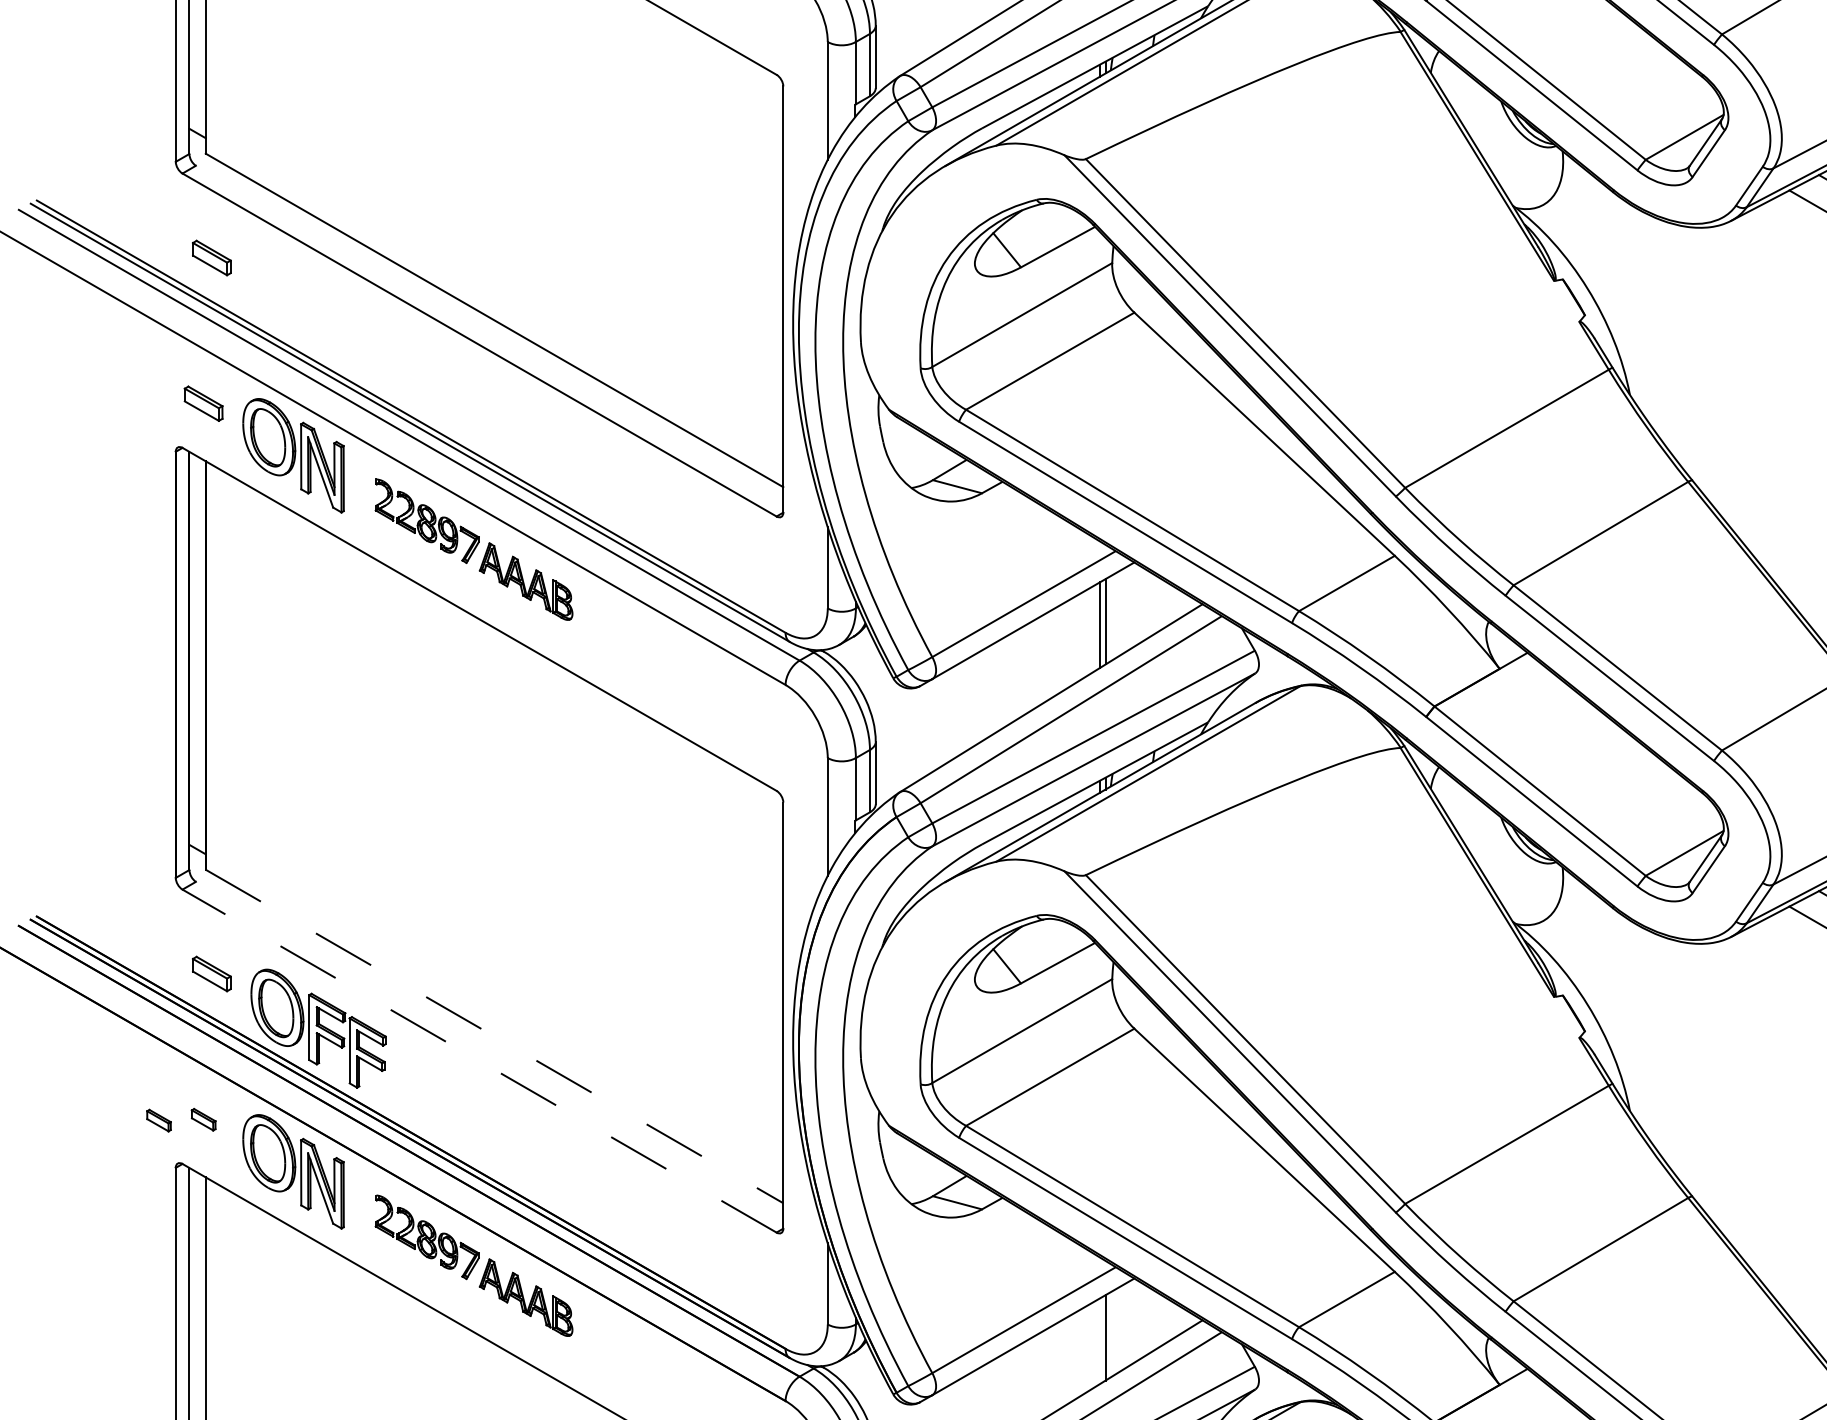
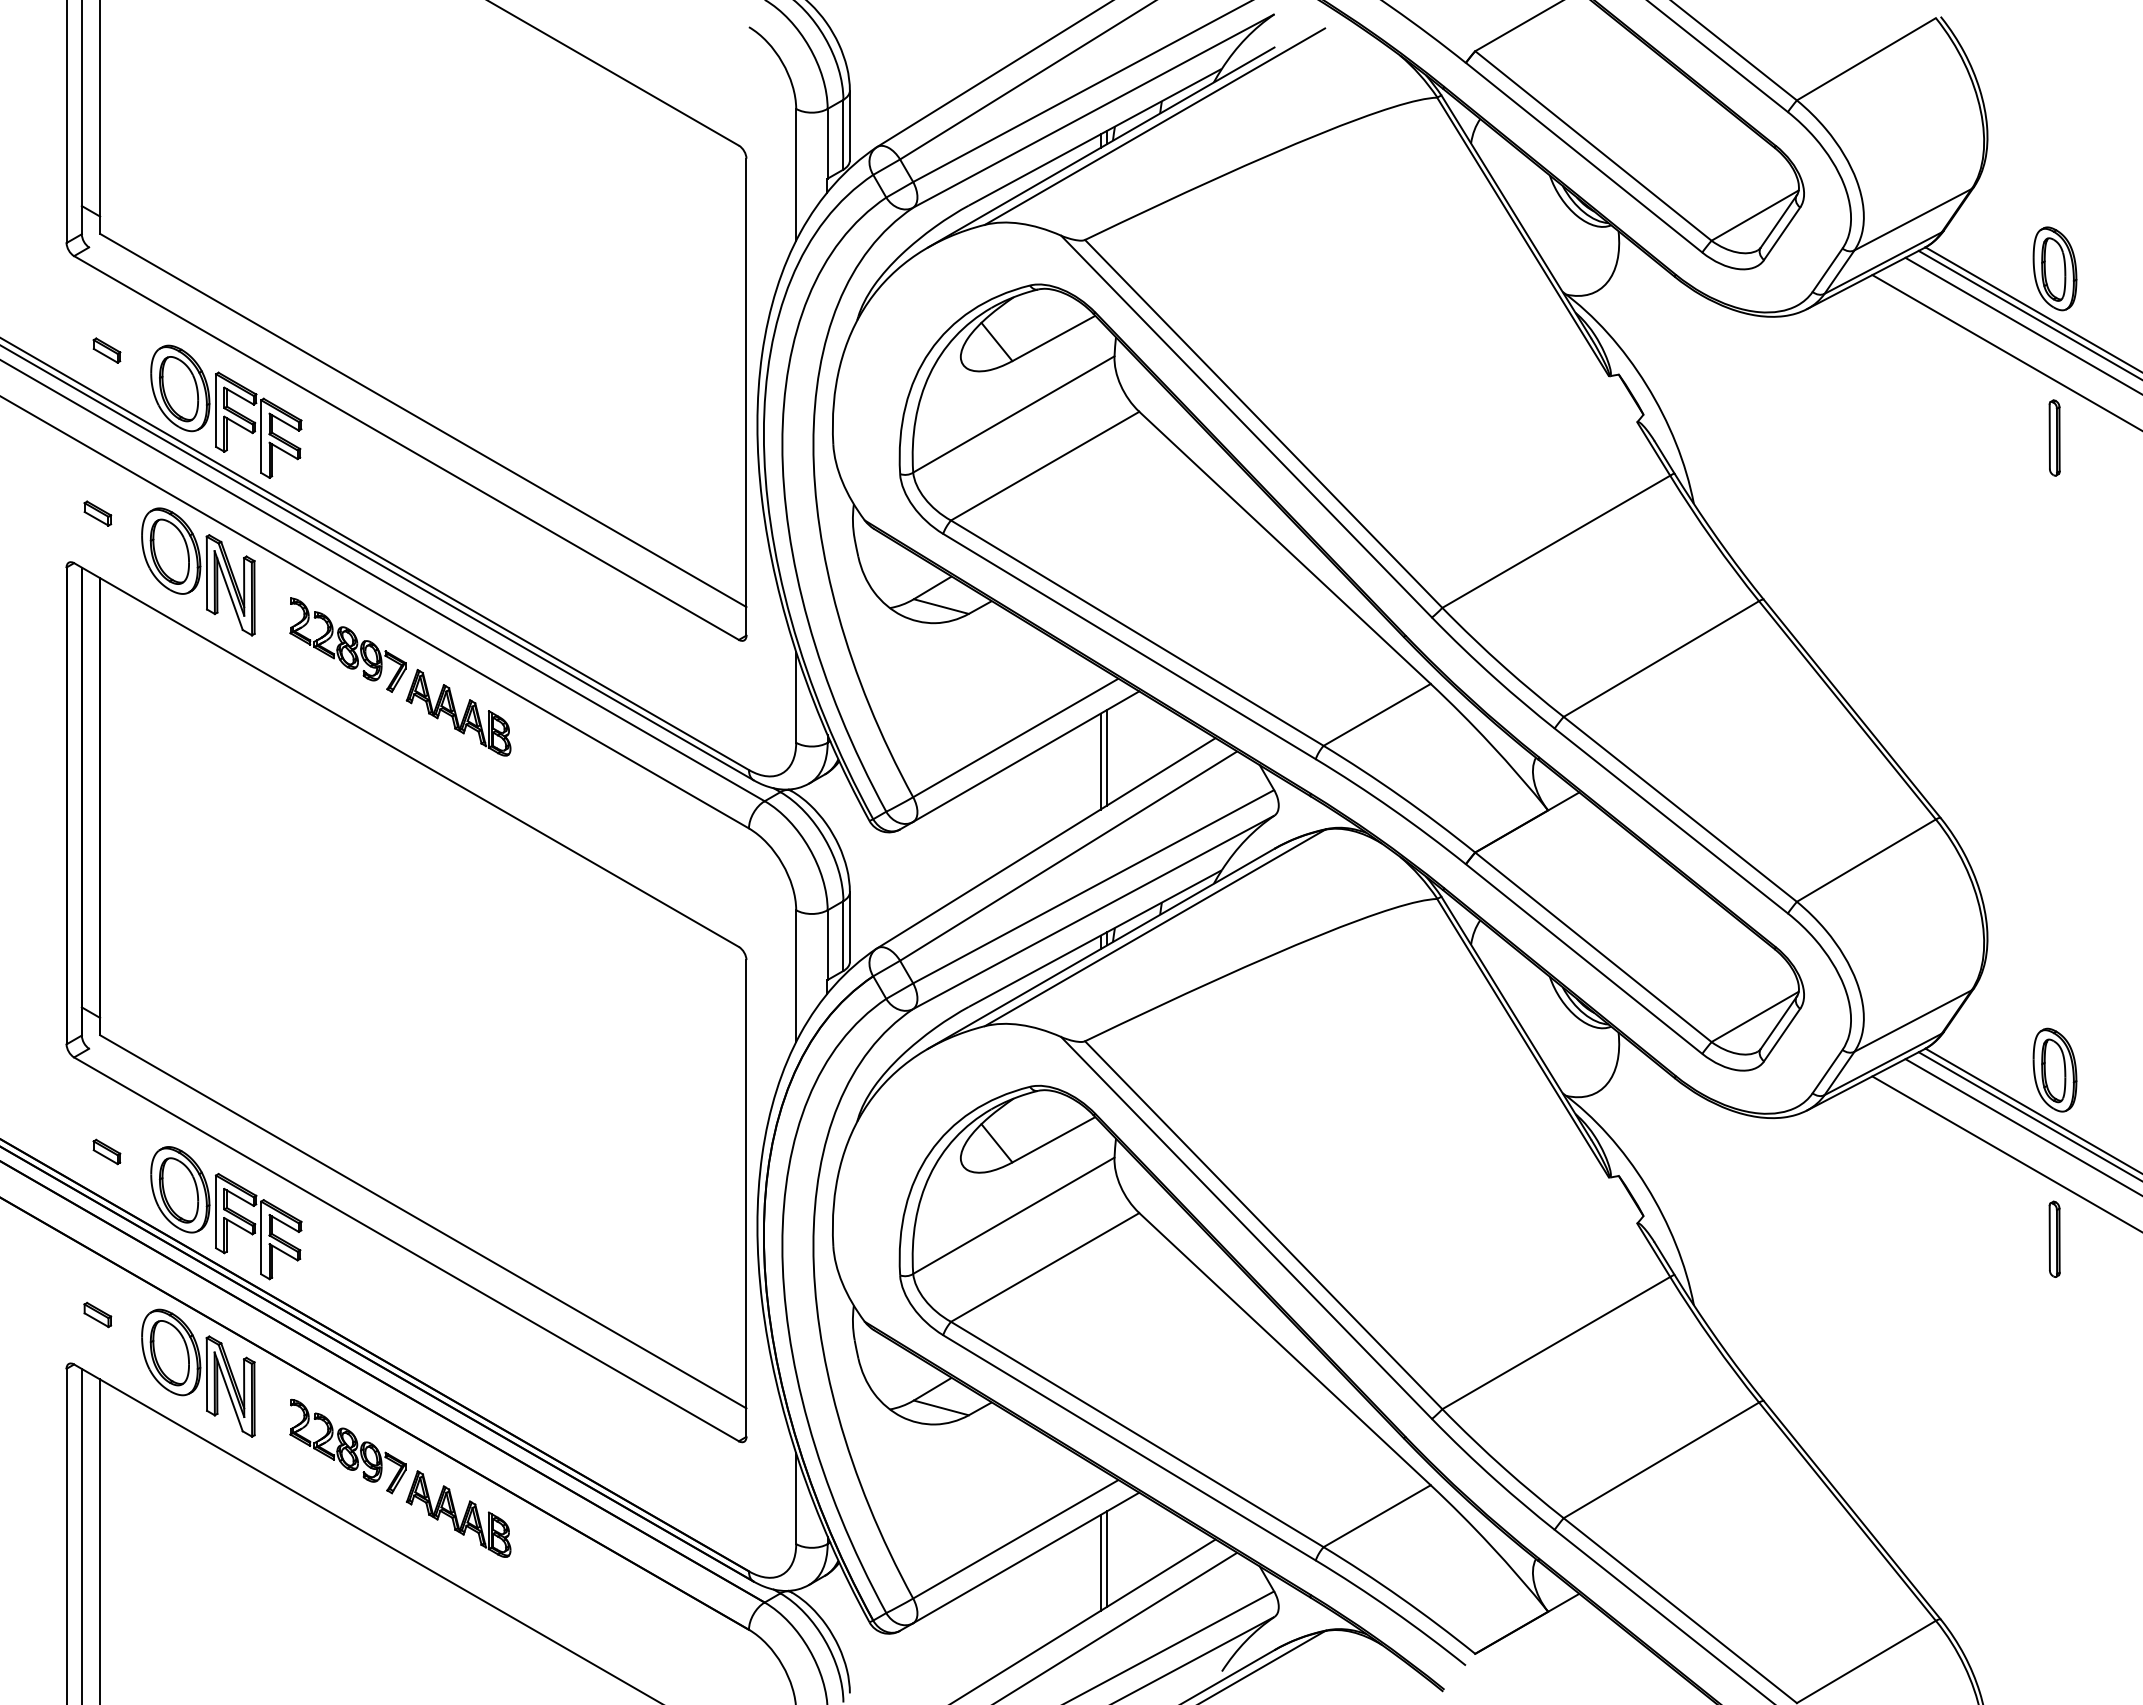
part: (211, 257) -> (106, 350), size x0.62
part: (318, 312) -> (226, 411), added
part: (203, 403) -> (97, 513), size x0.62
part: (211, 973) -> (106, 1151), size x0.62
line: (494, 1037) -> (423, 1222), dashed -> solid
line: (479, 1061) -> (406, 1249), dashed -> solid
part: (158, 1120) -> (47, 1315), removed
line: (1099, 1340) -> (1100, 1562), added

